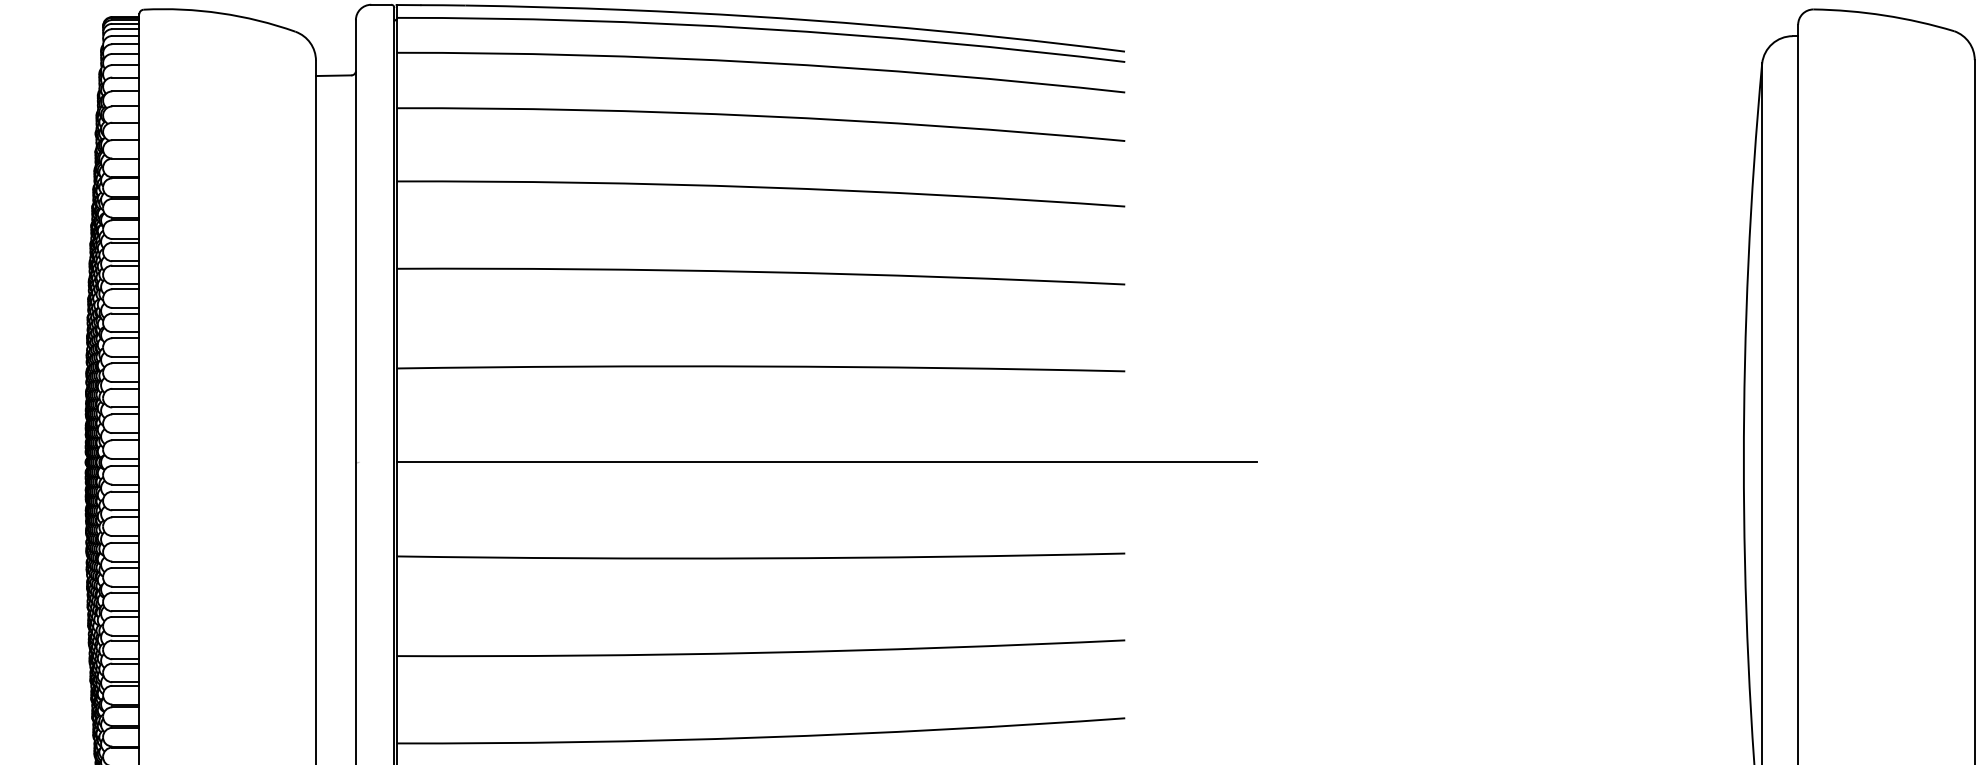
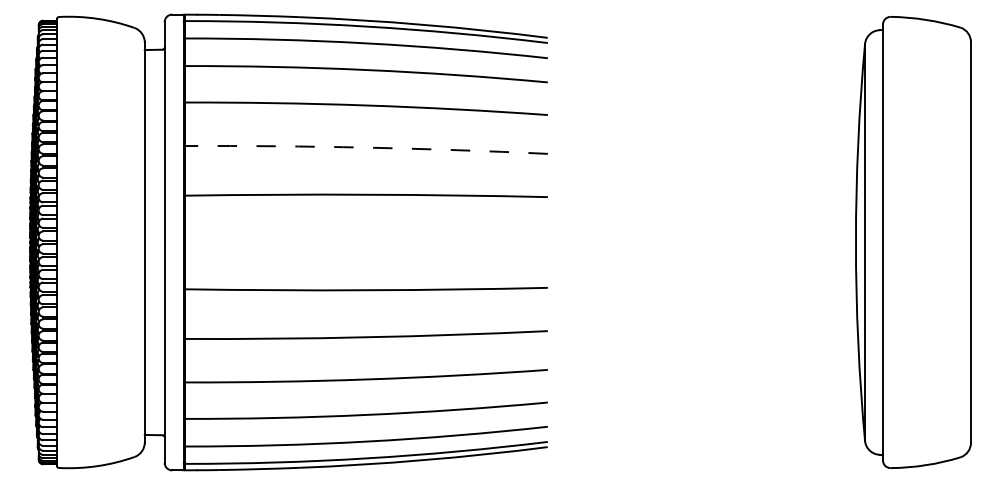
arc: (761, 271) -> (366, 147), solid -> dashed
line: (825, 462) -> (398, 242), removed

